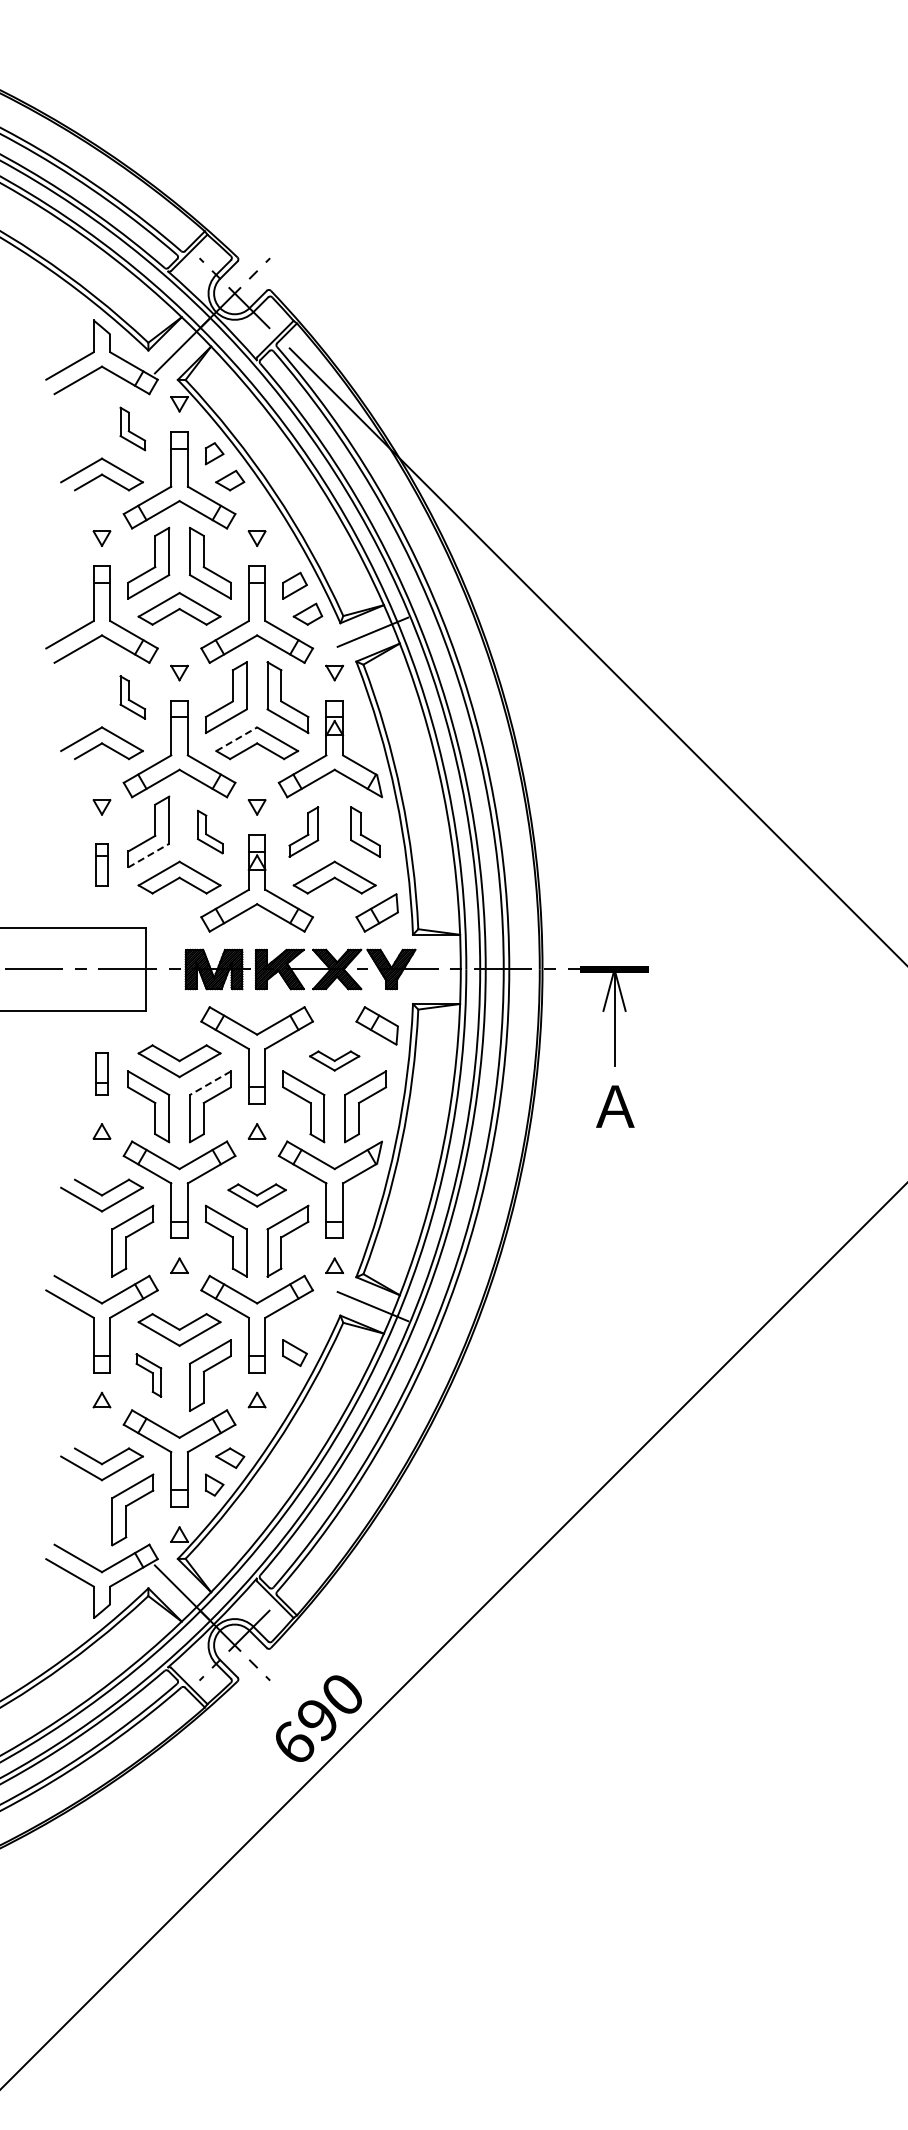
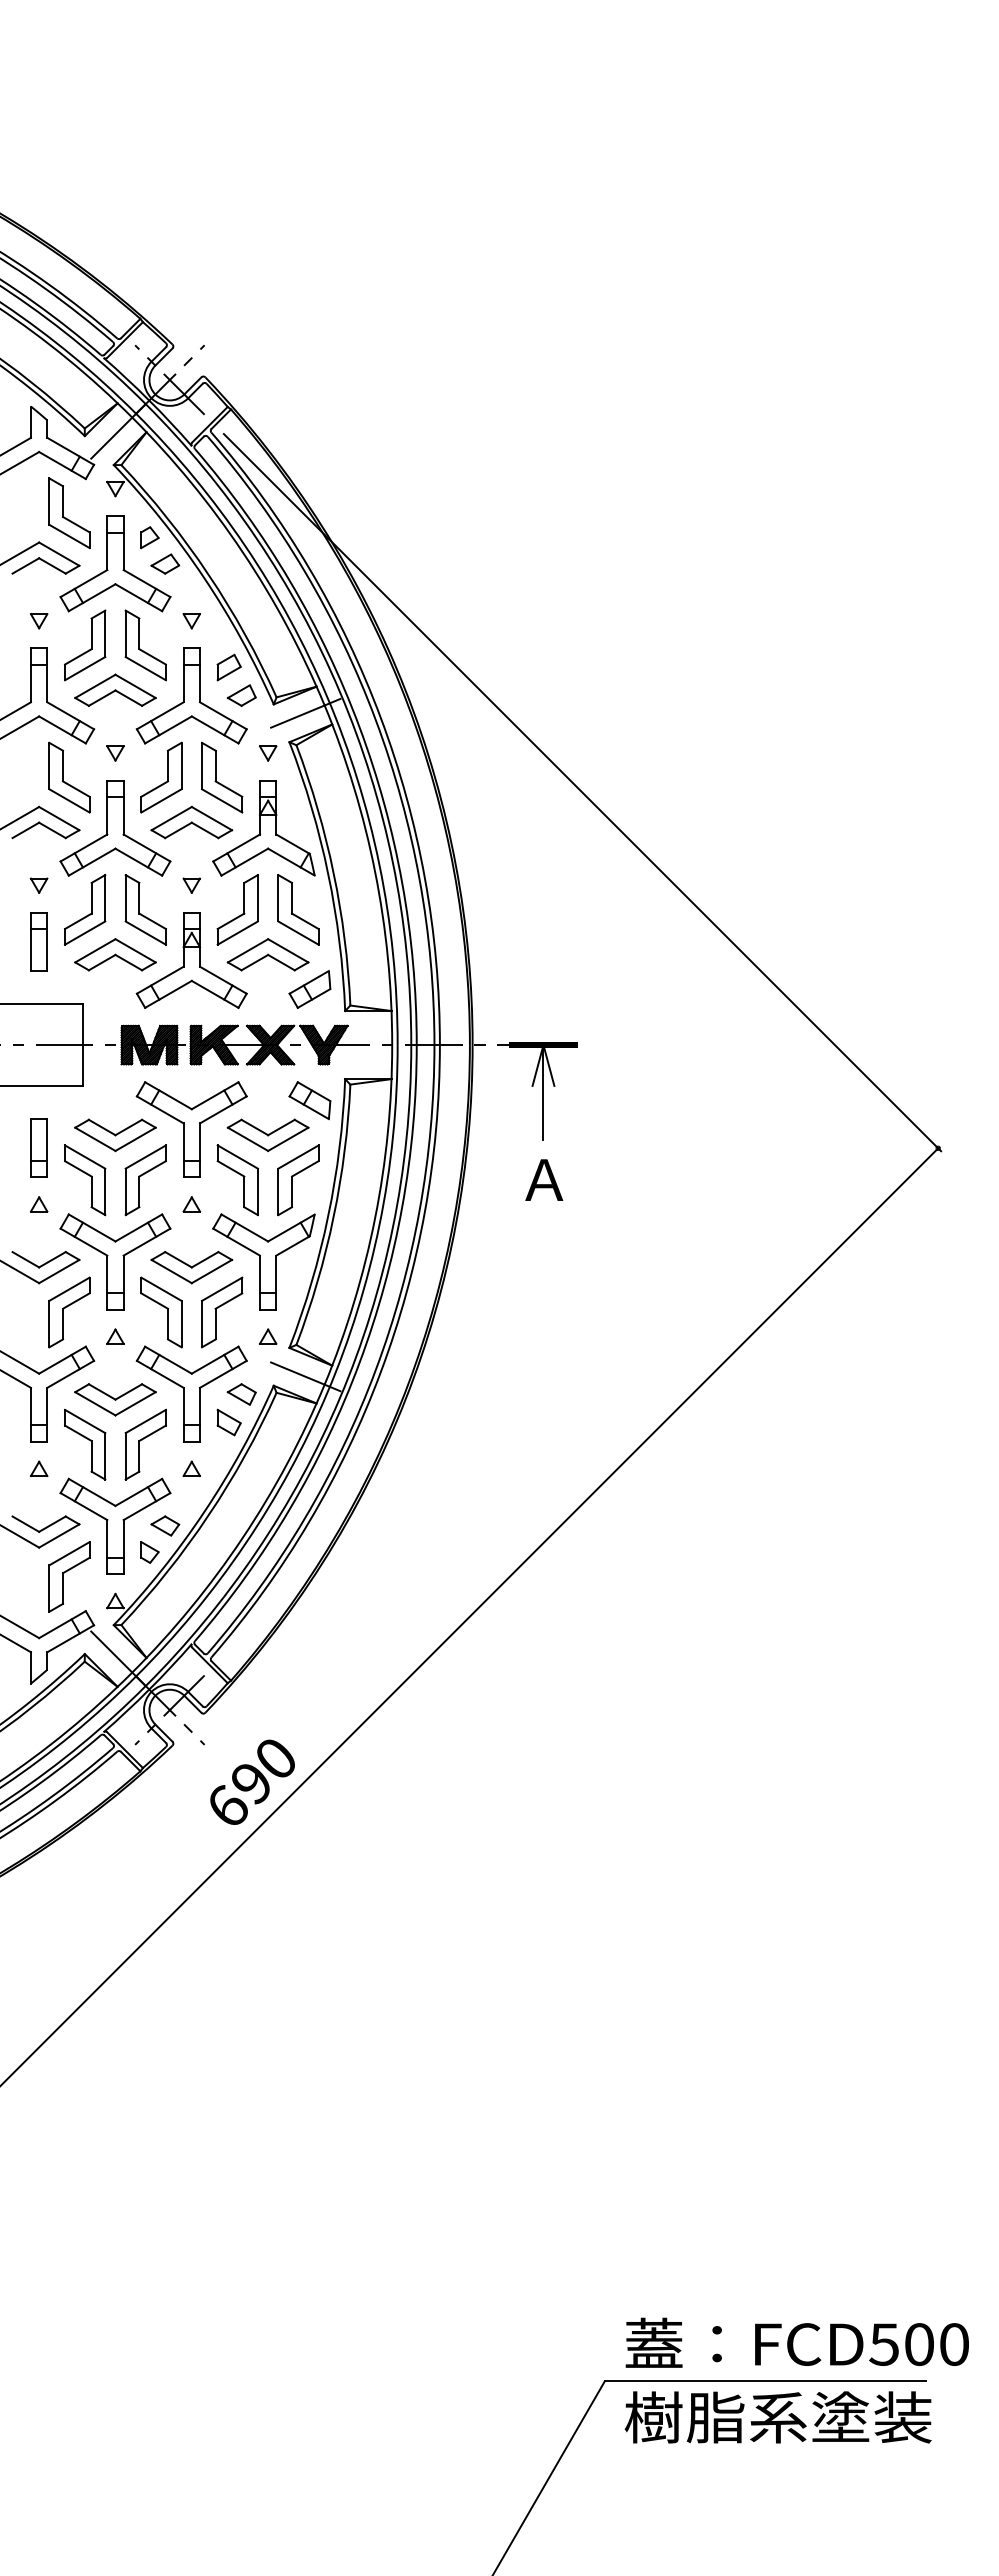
part: (132, 429) -> (69, 513), size x1.67
part: (132, 697) -> (69, 777), size x1.67
line: (237, 739) -> (172, 818), dashed -> solid
part: (210, 831) -> (145, 909), size x1.67
part: (303, 831) -> (237, 909), size x1.43
part: (365, 831) -> (298, 909), size x1.43
line: (149, 855) -> (85, 932), dashed -> solid
part: (101, 864) -> (38, 941), size x1.43
part: (334, 1060) -> (267, 1134), size x1.67
part: (101, 1073) -> (38, 1147), size x1.43
line: (210, 1083) -> (145, 1157), dashed -> solid
part: (256, 1195) -> (191, 1267), size x1.43
part: (307, 1324) -> (241, 1394), added
part: (149, 1375) -> (85, 1444), size x1.67

